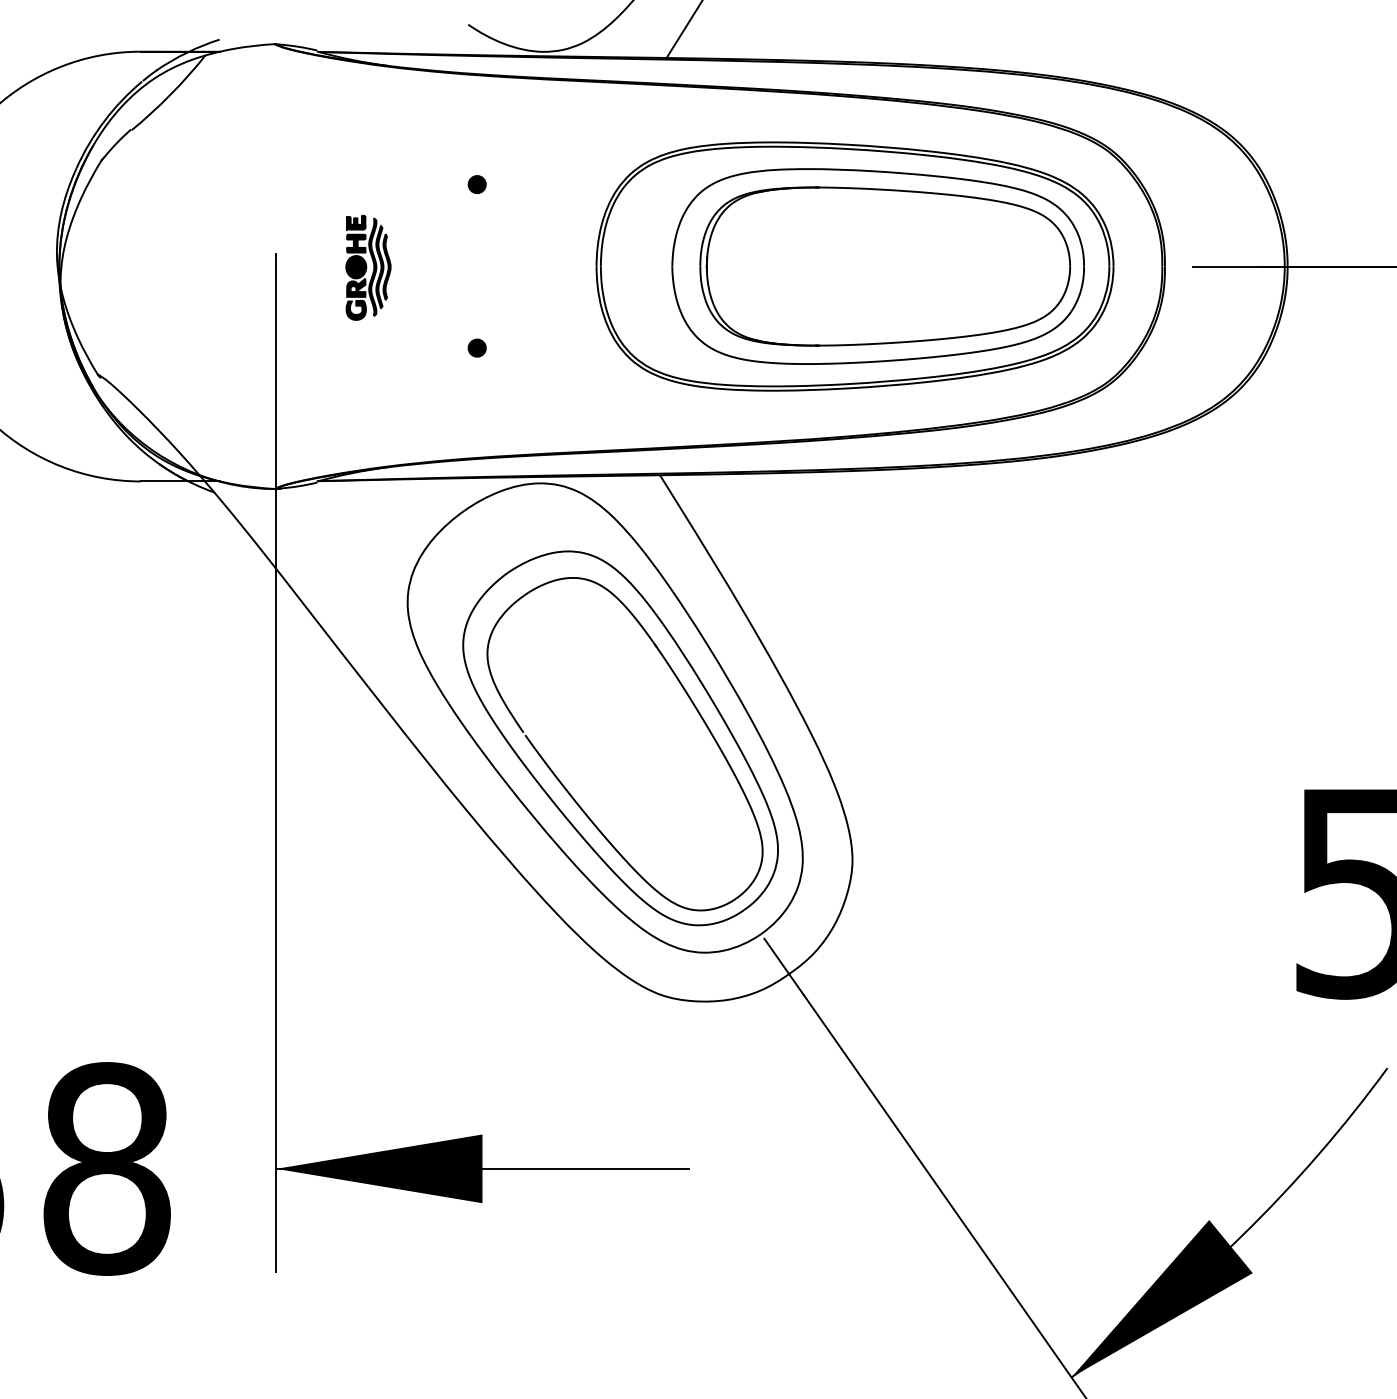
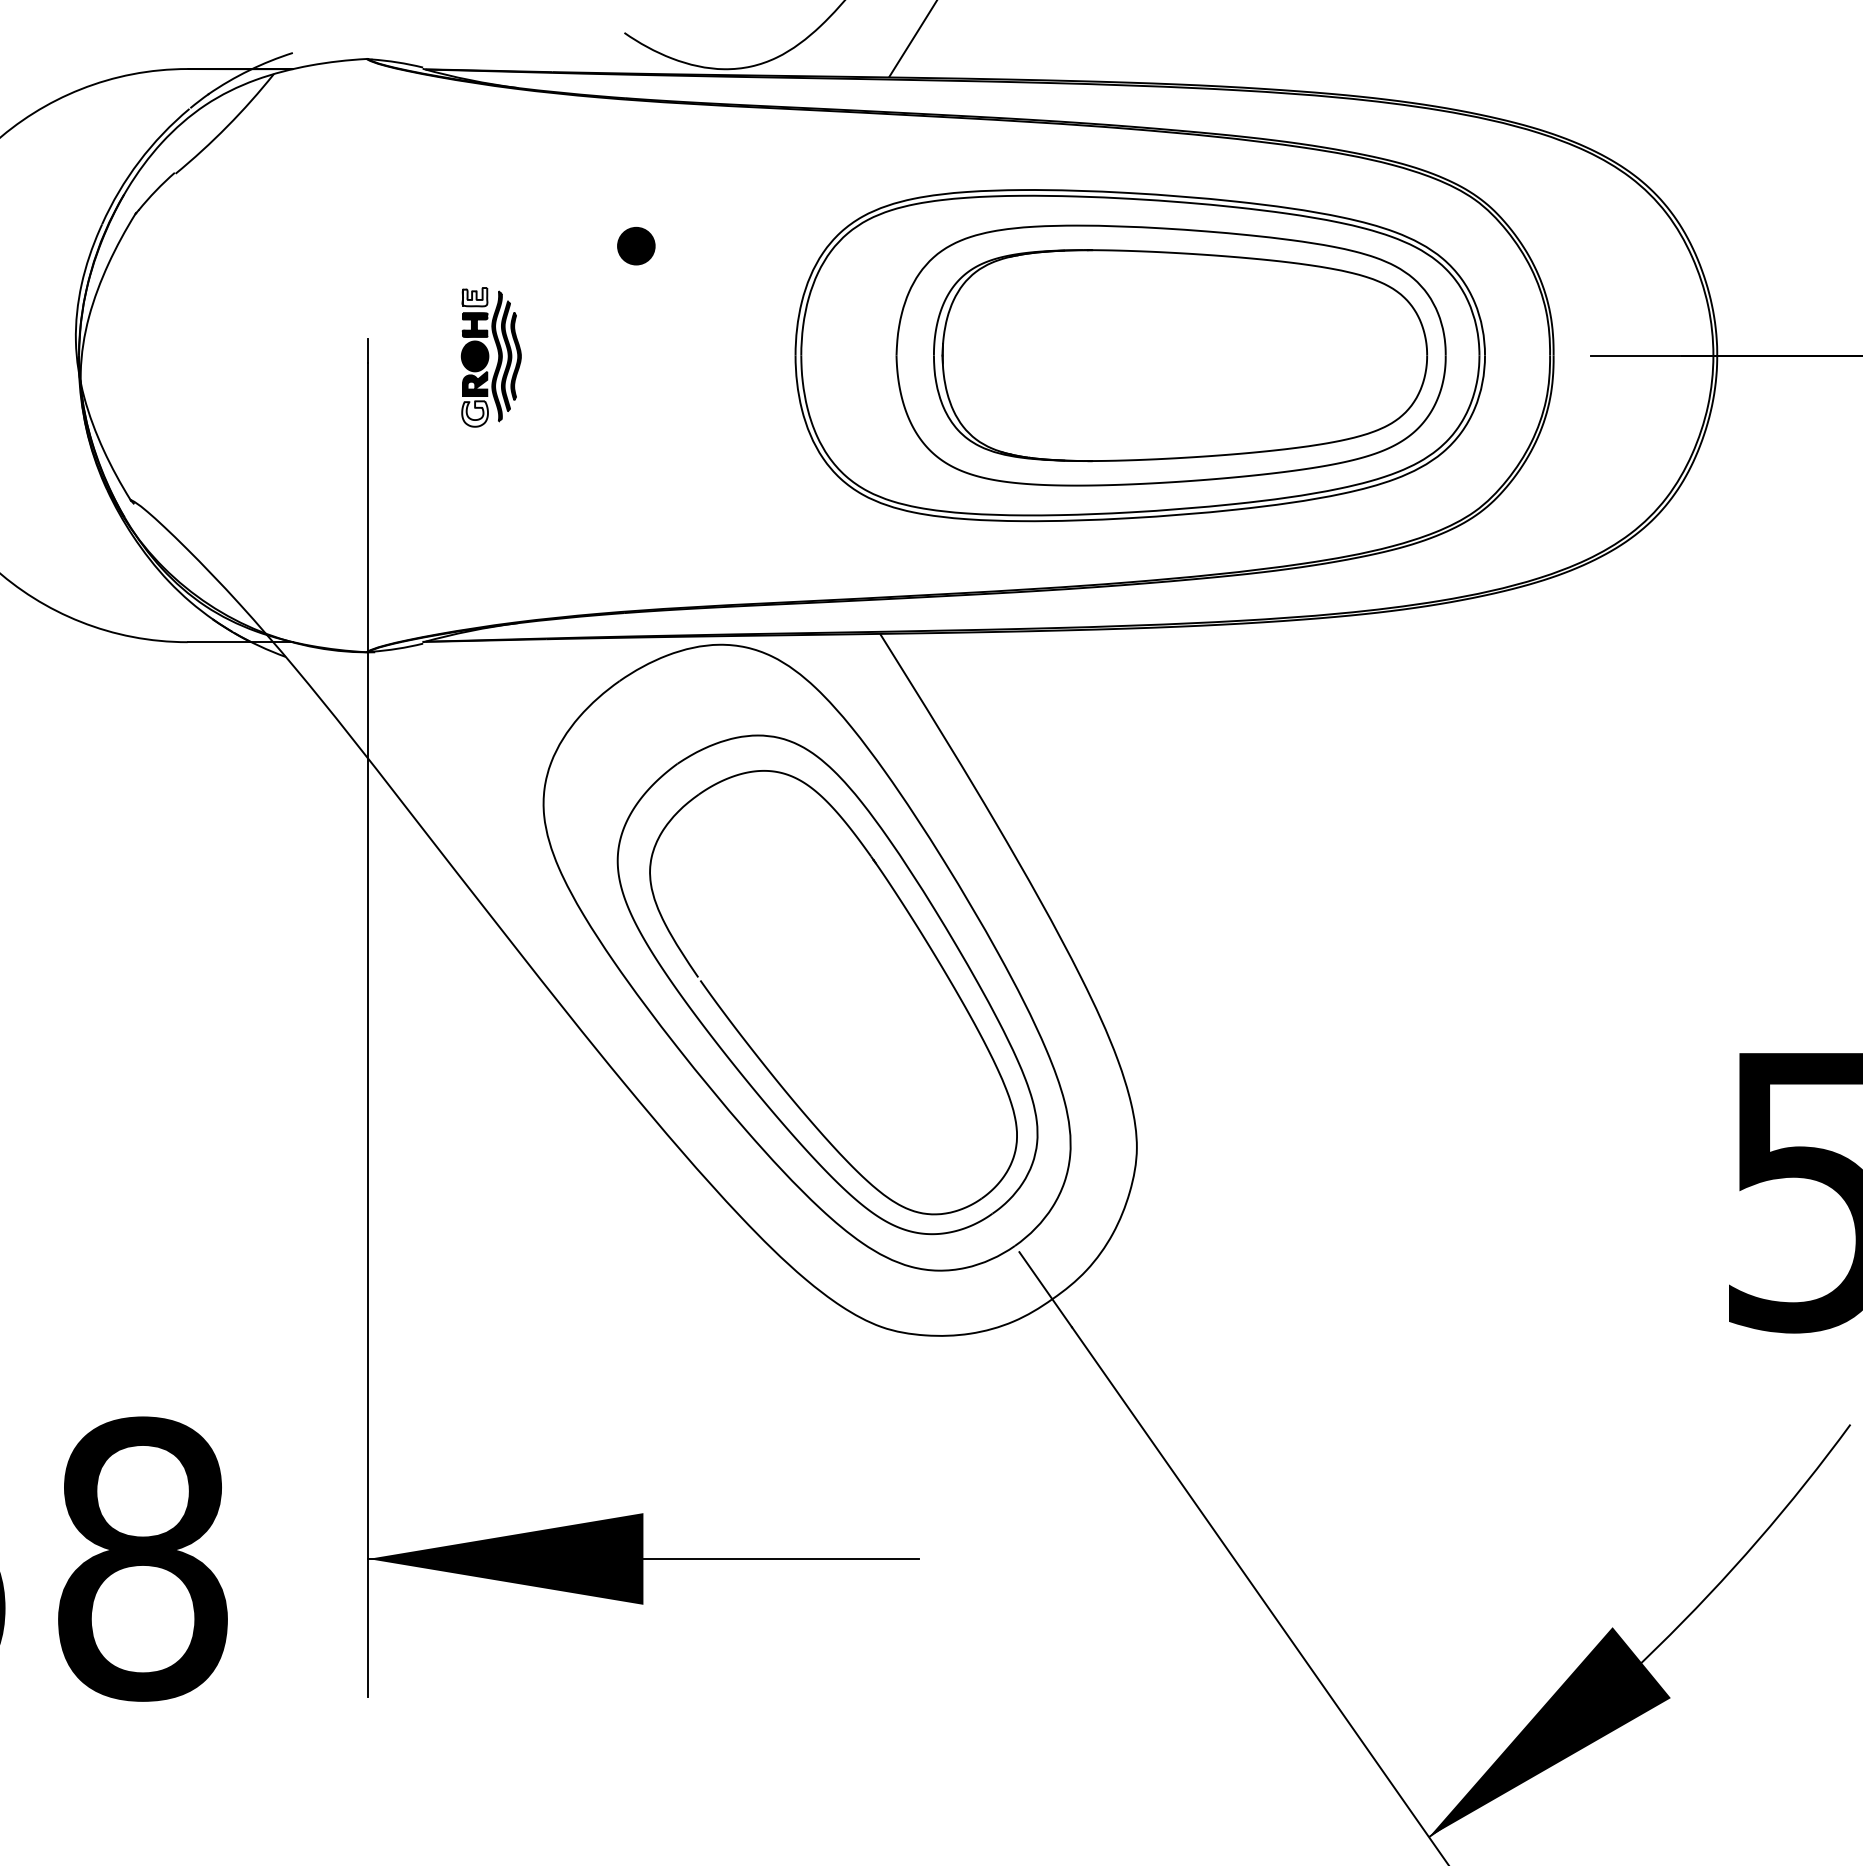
part: (477, 184) -> (636, 246), size x1.6
fill: (355, 223) -> (474, 297), removed
fill: (355, 309) -> (474, 413), removed
part: (477, 348) -> (636, 464), removed

